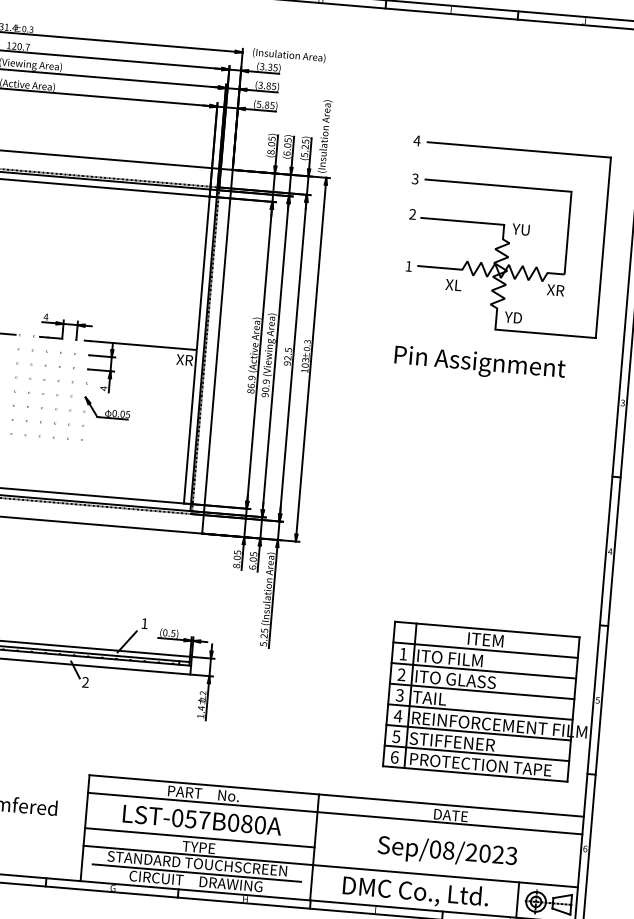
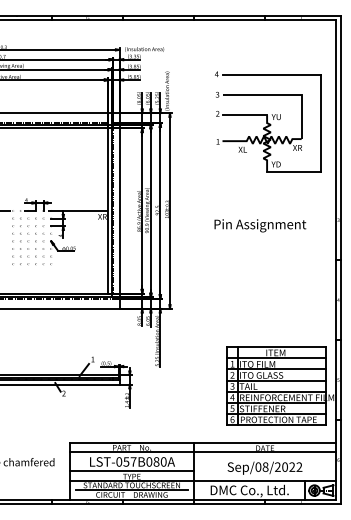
part: (505, 236) -> (268, 121), moved
text: (480, 363) -> (260, 225), moved
text: (511, 856) -> (299, 467), Sep/08/2023 -> Sep/08/2022

